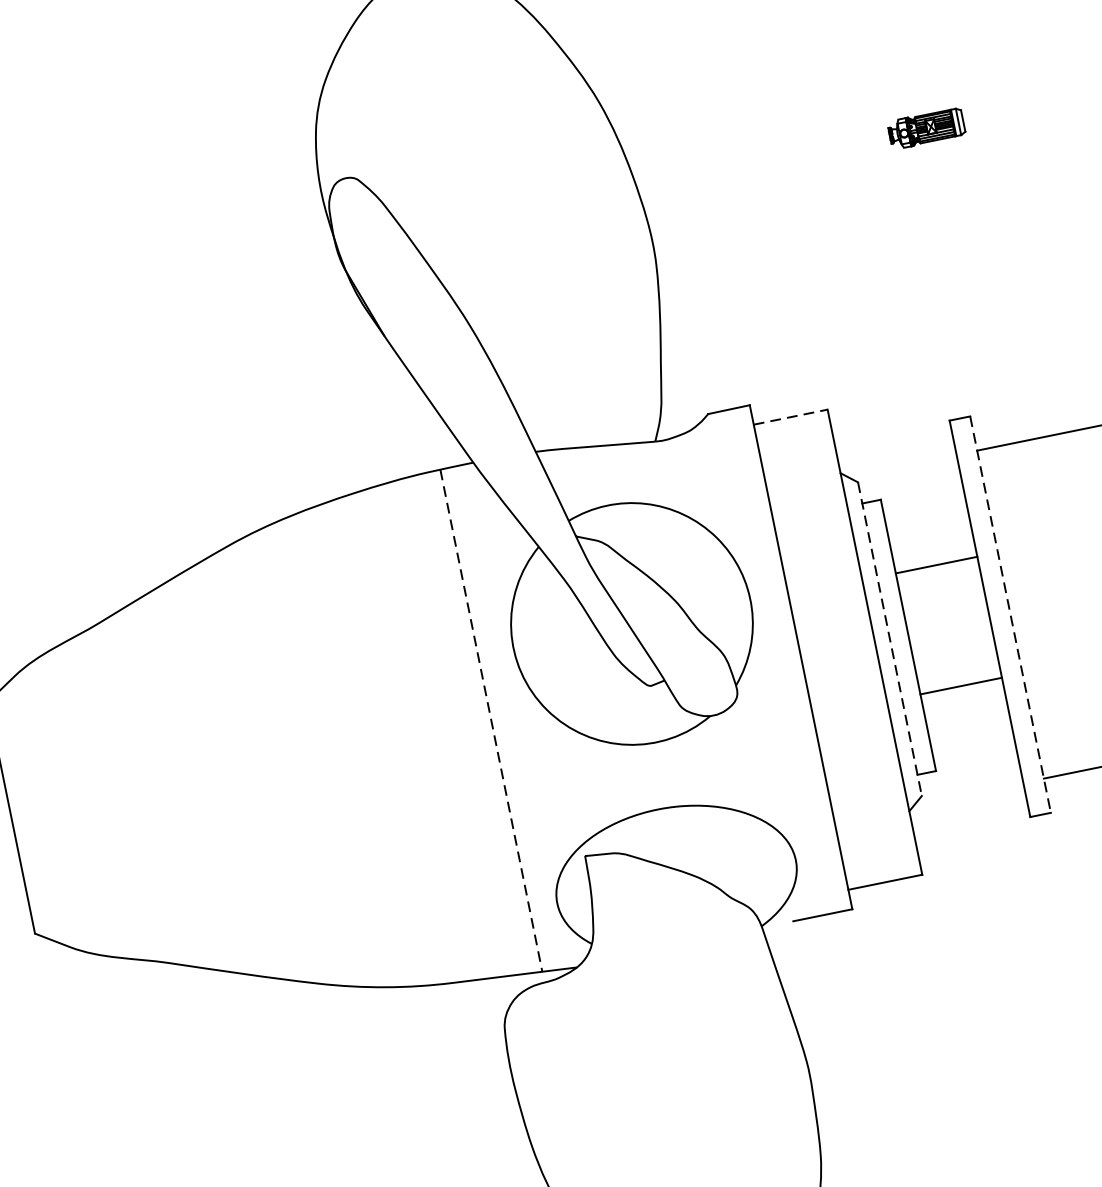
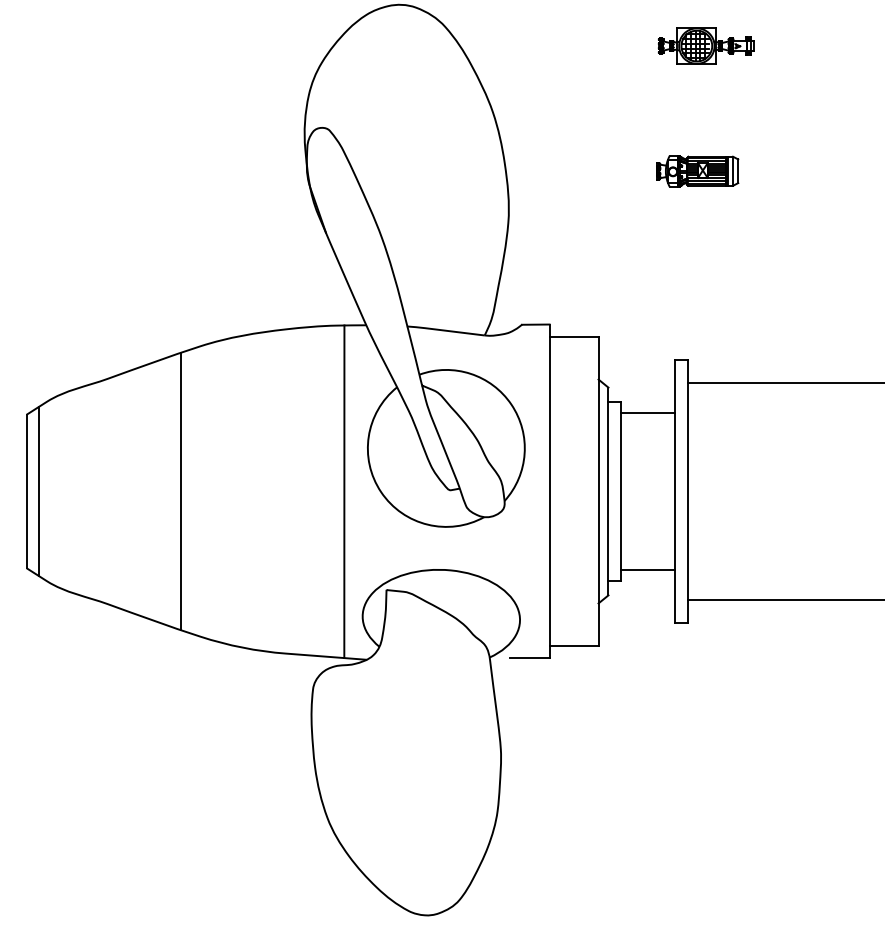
part: (926, 128) -> (697, 171), size x1.67
line: (791, 417) -> (574, 337), dashed -> solid
line: (936, 565) -> (647, 413), moved
line: (1010, 614) -> (688, 491), dashed -> solid
line: (889, 639) -> (608, 491), dashed -> solid
line: (960, 686) -> (647, 569), moved
line: (491, 721) -> (344, 492), dashed -> solid
line: (243, 770) -> (180, 491), added
line: (31, 813) -> (39, 491), added

